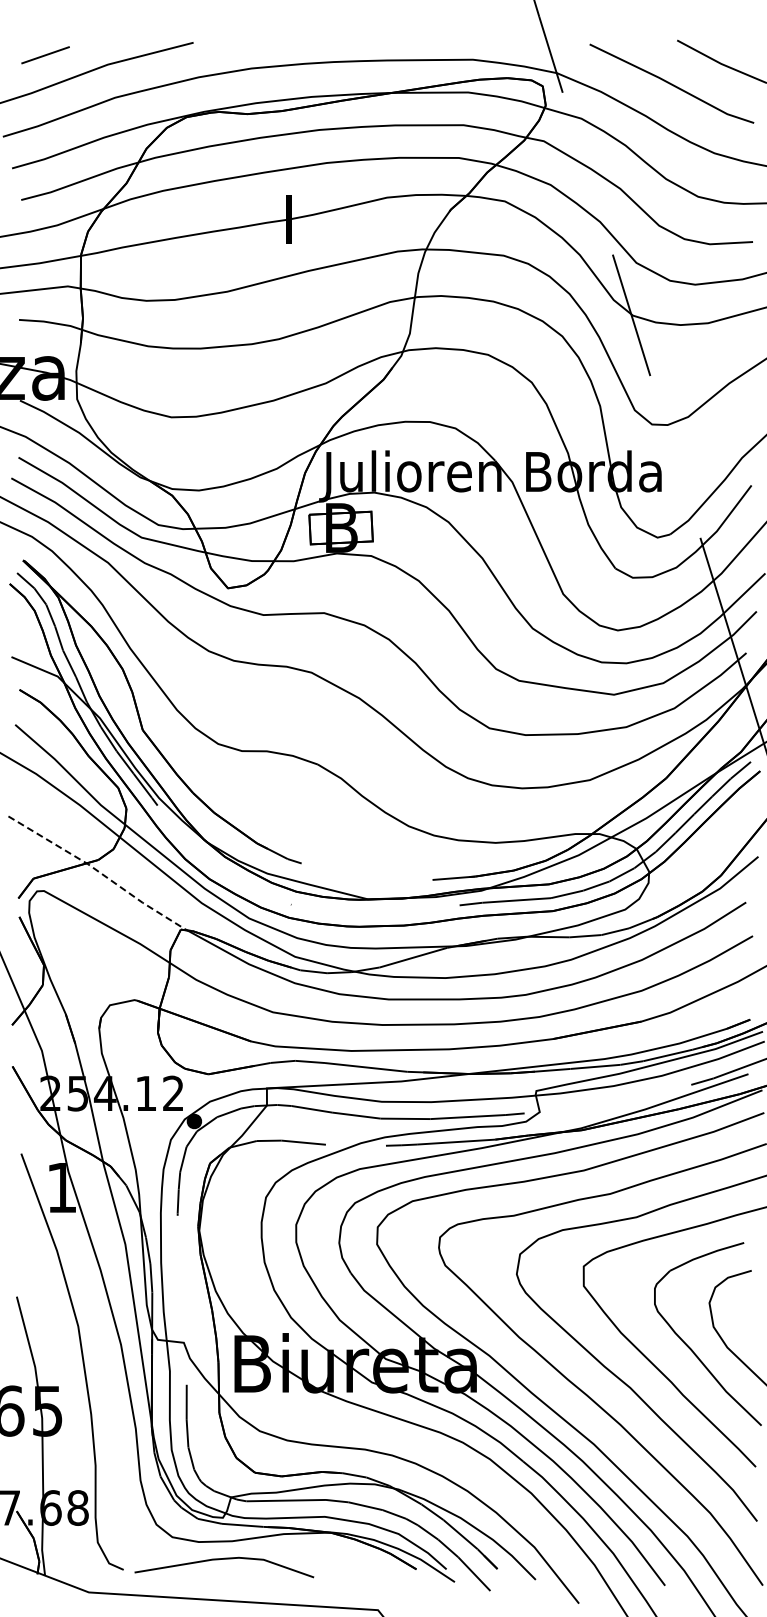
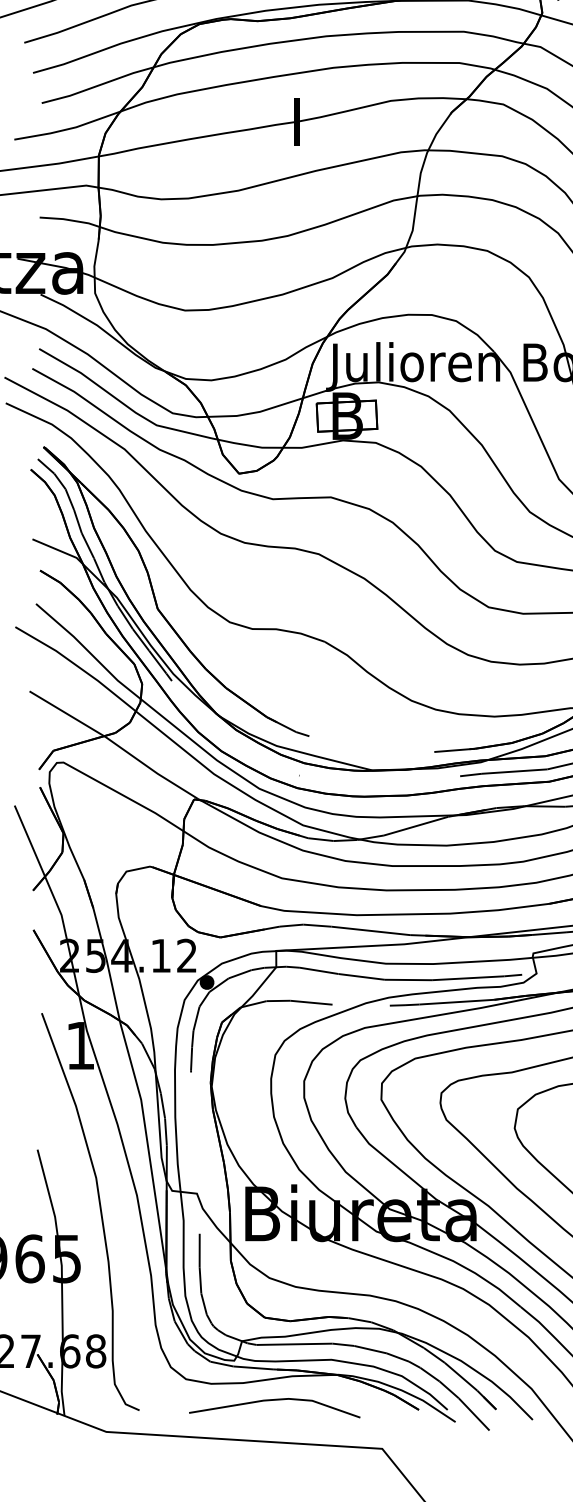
line: (97, 871) -> (114, 743), dashed -> solid
line: (224, 1559) -> (274, 1400), moved

